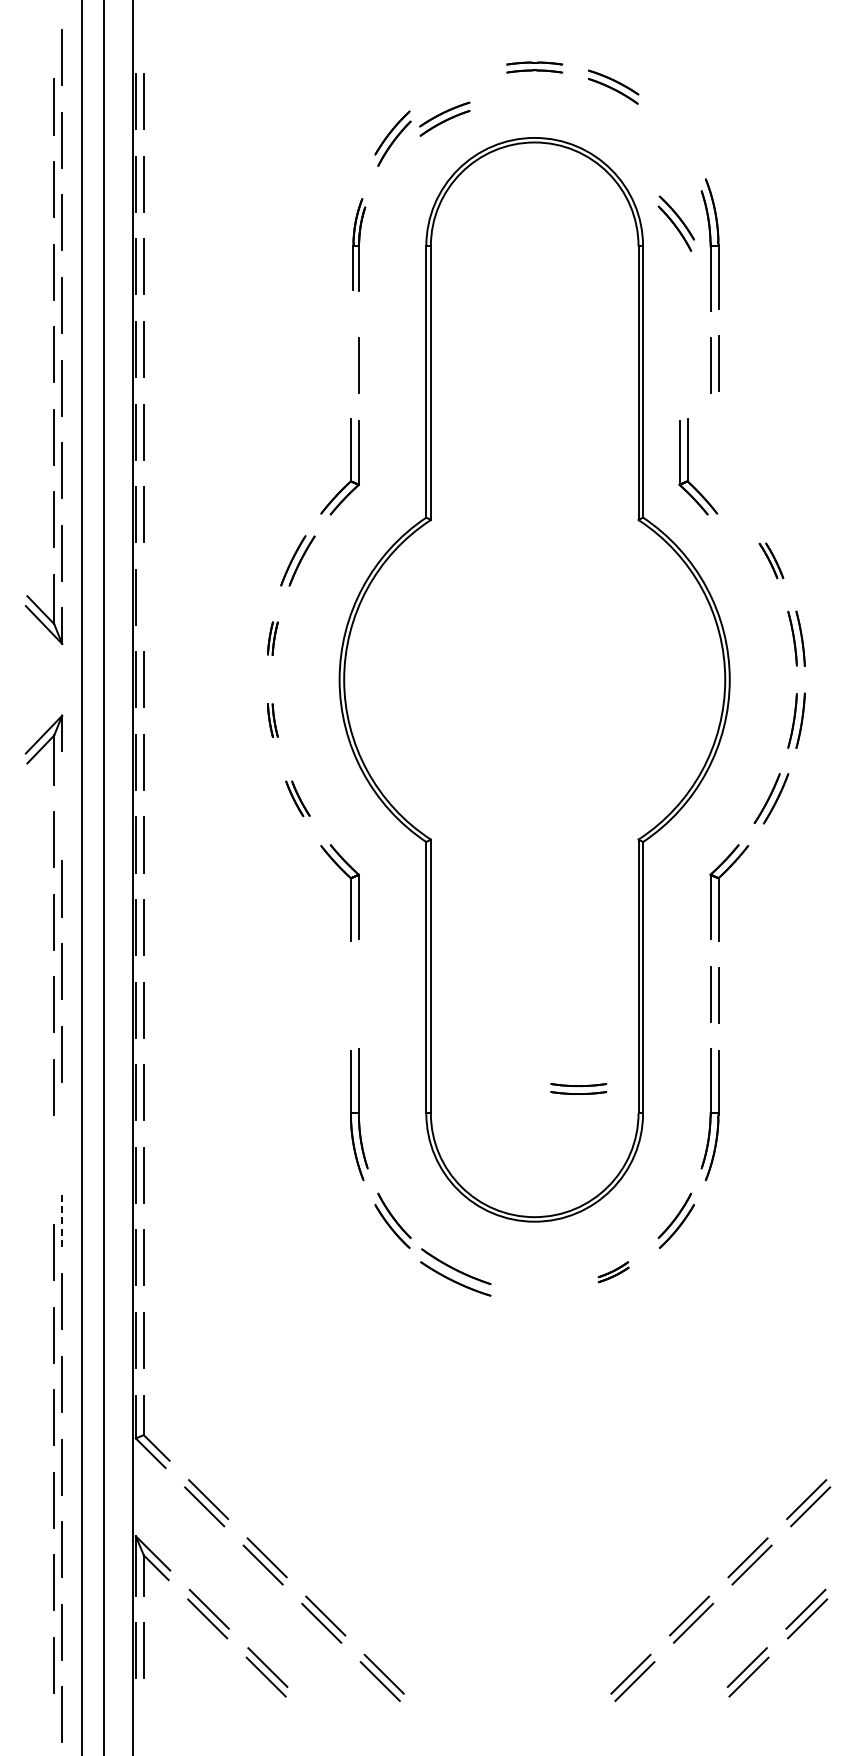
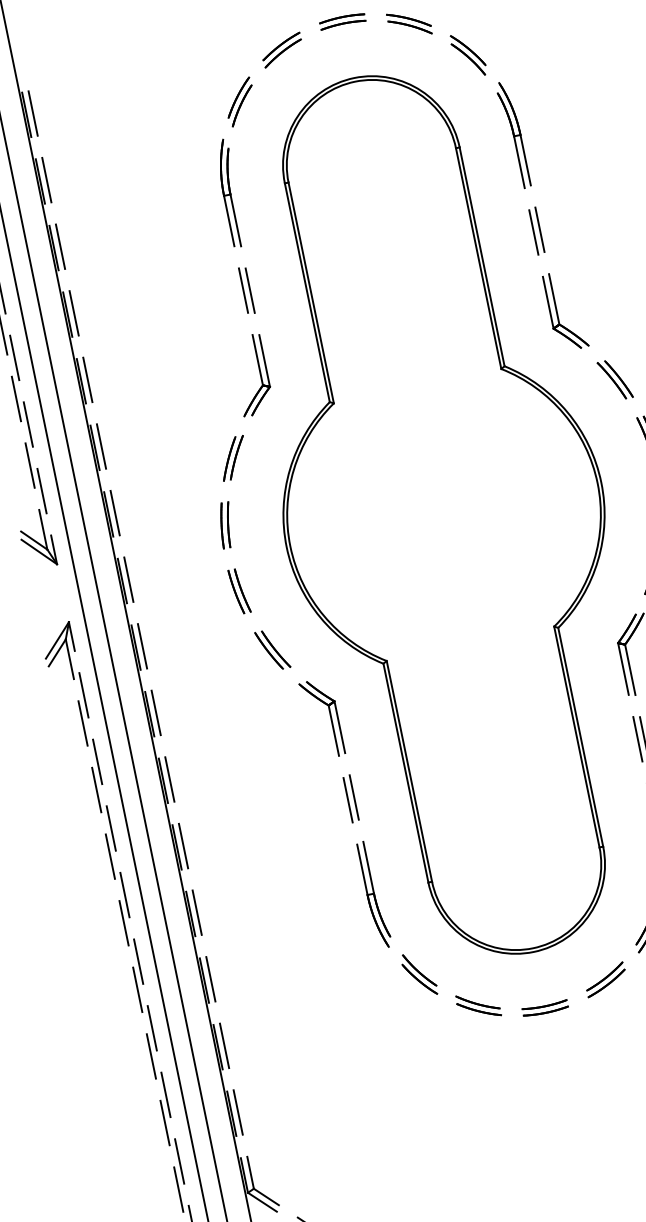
part: (444, 118) -> (281, 49), moved
part: (675, 223) -> (467, 55), moved
part: (359, 244) -> (230, 192), size x1.43
line: (350, 363) -> (243, 290), added
part: (688, 466) -> (557, 312), moved
part: (771, 560) -> (615, 379), size x1.43
line: (143, 596) -> (114, 512), added
part: (272, 638) -> (225, 525), size x1.67
part: (272, 720) -> (239, 591), size x1.67
part: (297, 798) -> (272, 649), size x1.43
line: (62, 805) -> (84, 694), added
part: (354, 994) -> (350, 798), added
part: (578, 1088) -> (545, 1008), moved
line: (62, 1136) -> (138, 961), added
line: (54, 1169) -> (137, 989), added
line: (62, 1219) -> (152, 1028), dashed -> solid
part: (455, 1271) -> (478, 1005), size x0.71
part: (613, 1271) -> (605, 979), size x1.67

